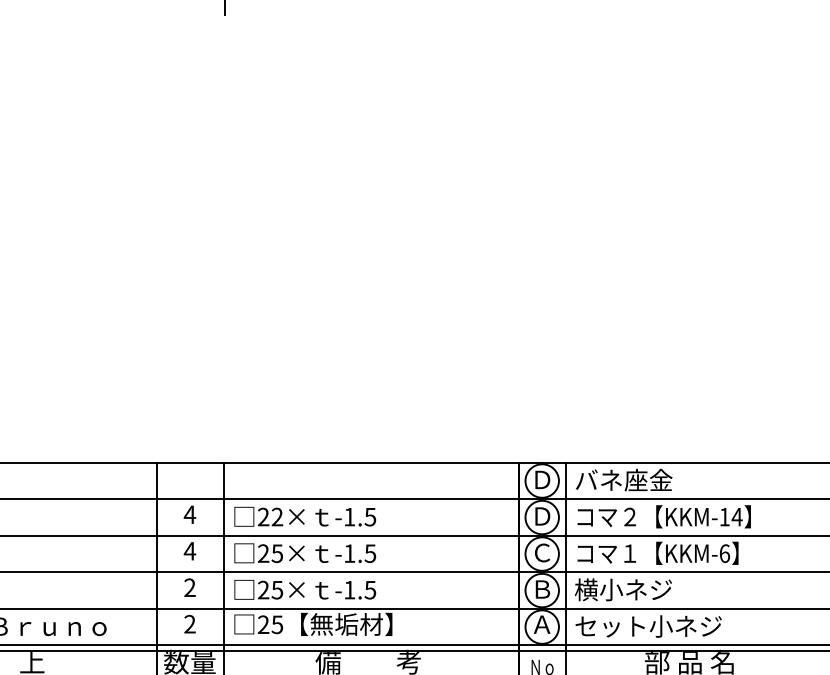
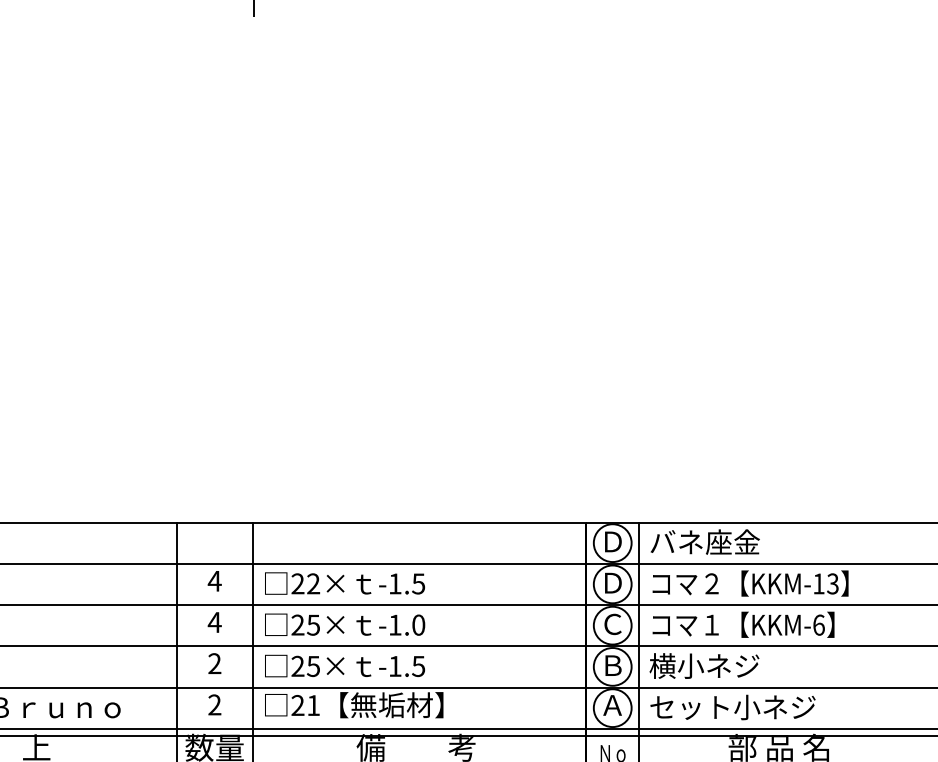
text: (736, 516) -> (832, 583), KKM-14 -> KKM-13
text: (370, 553) -> (418, 624), -1.5 -> -1.0
text: (276, 624) -> (312, 705), 25 -> 21

